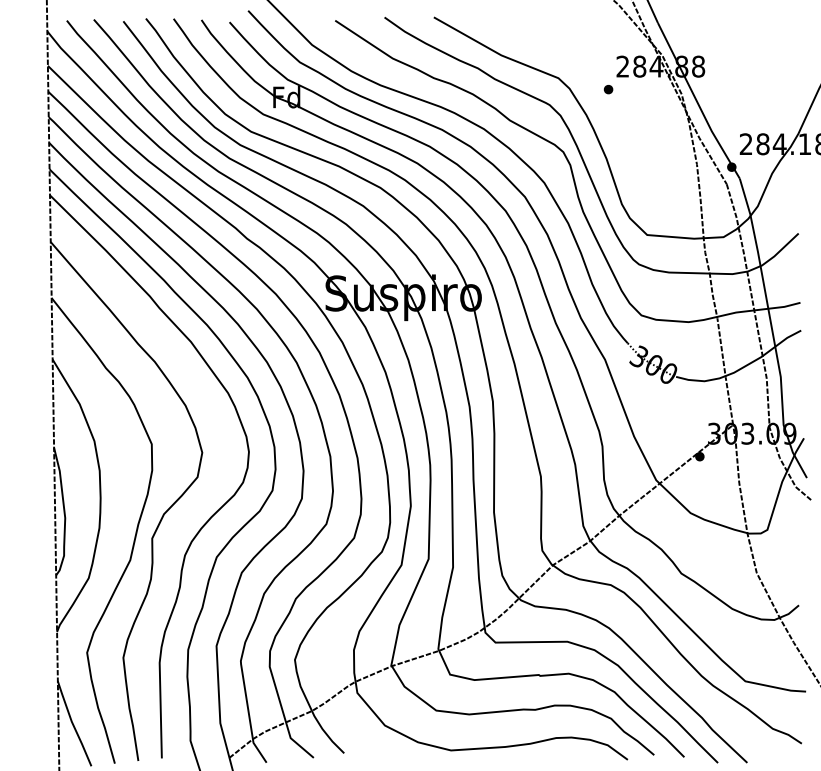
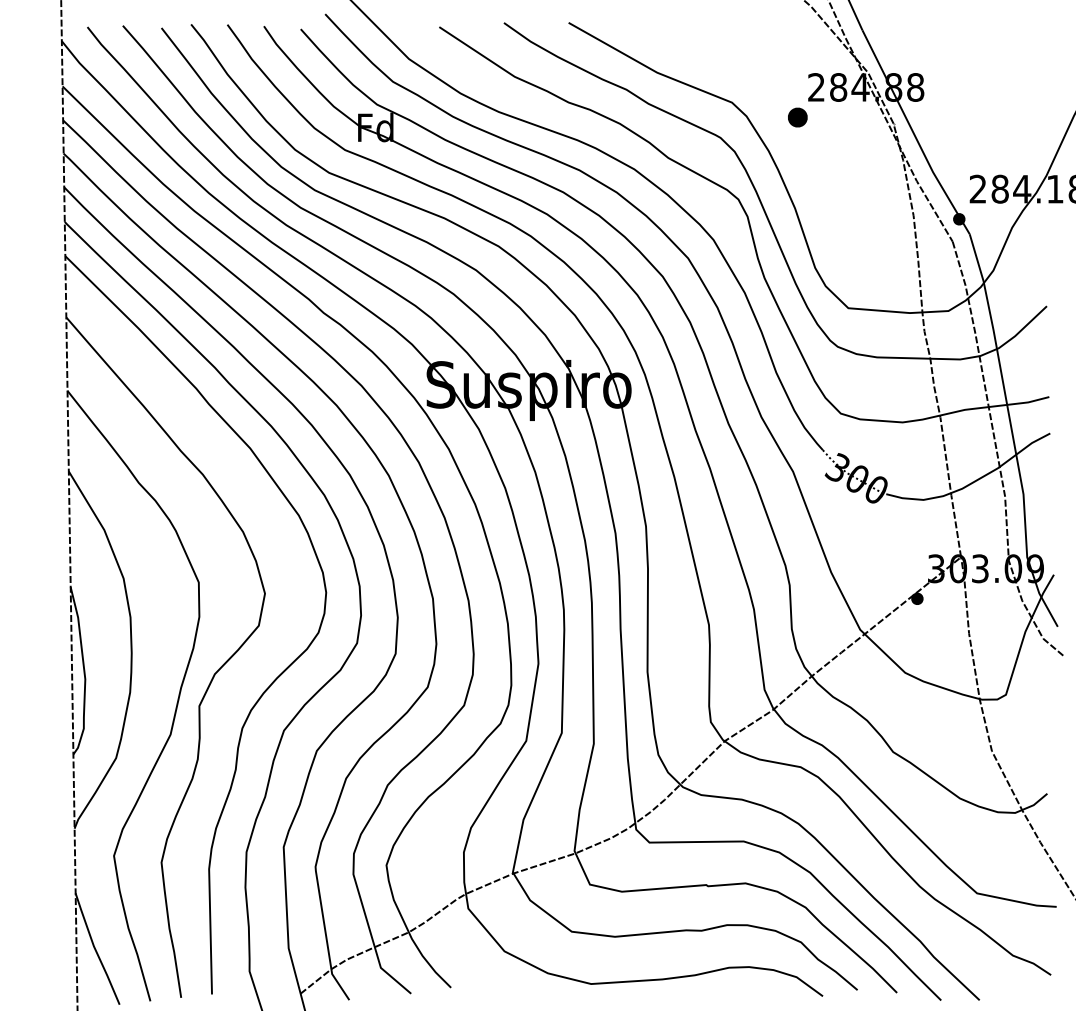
part: (608, 89) -> (797, 117), size x1.6

